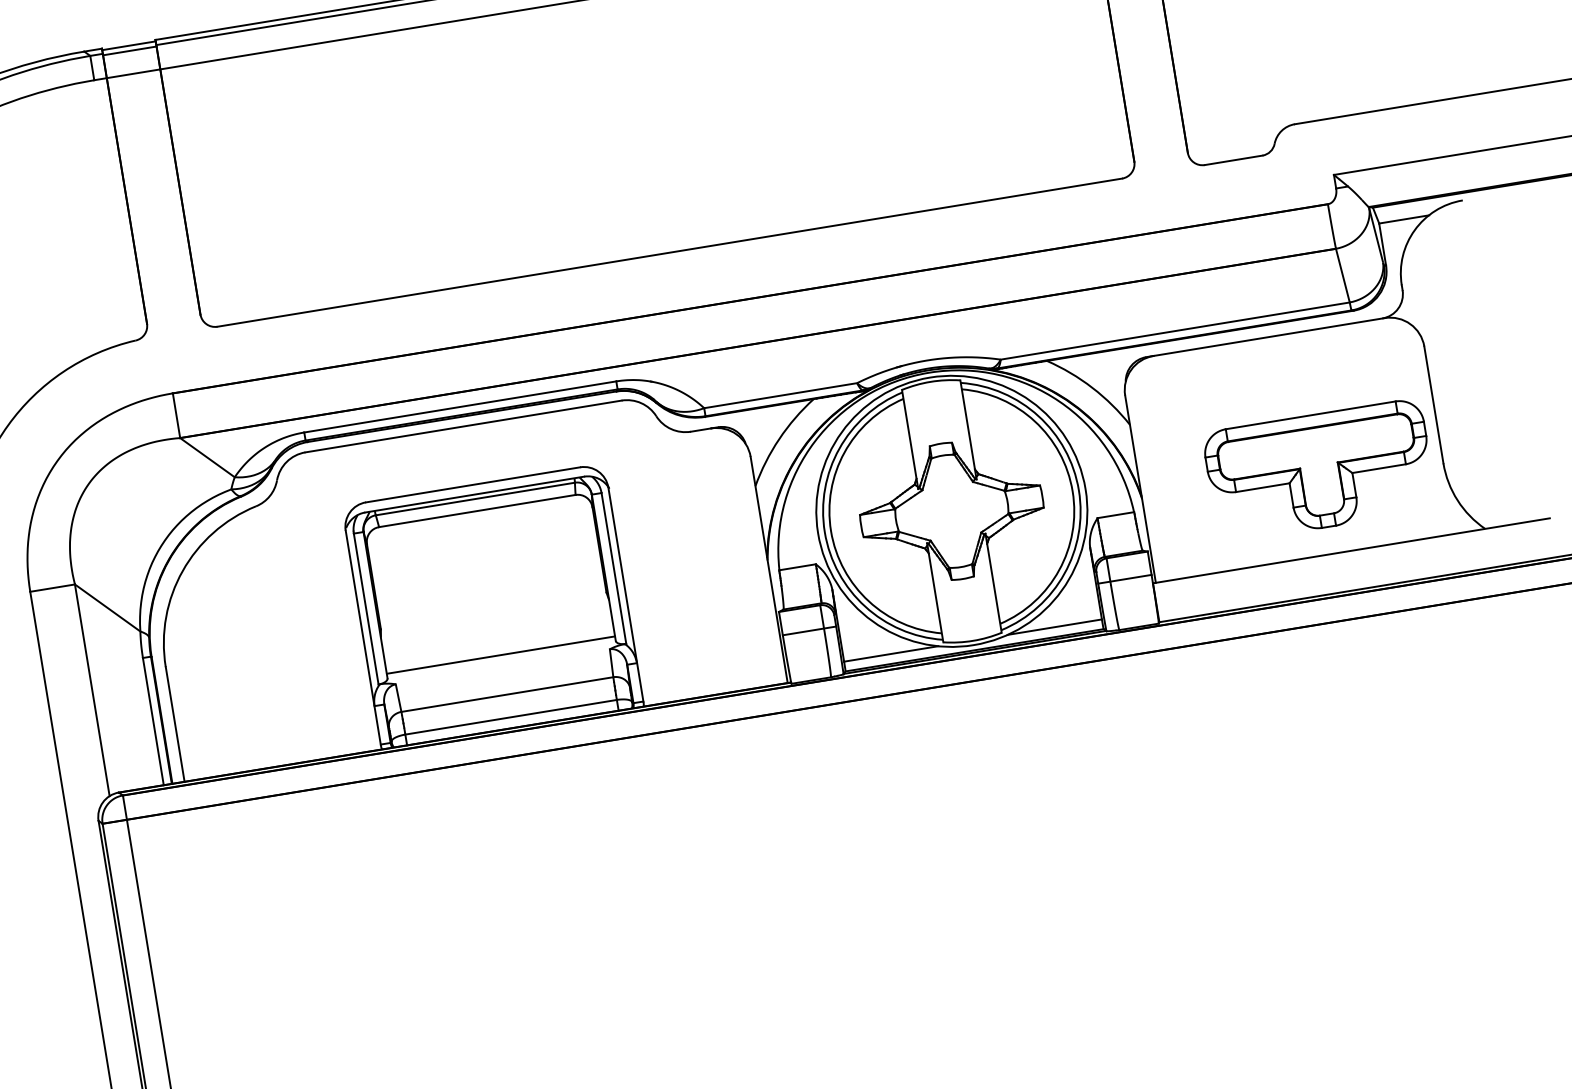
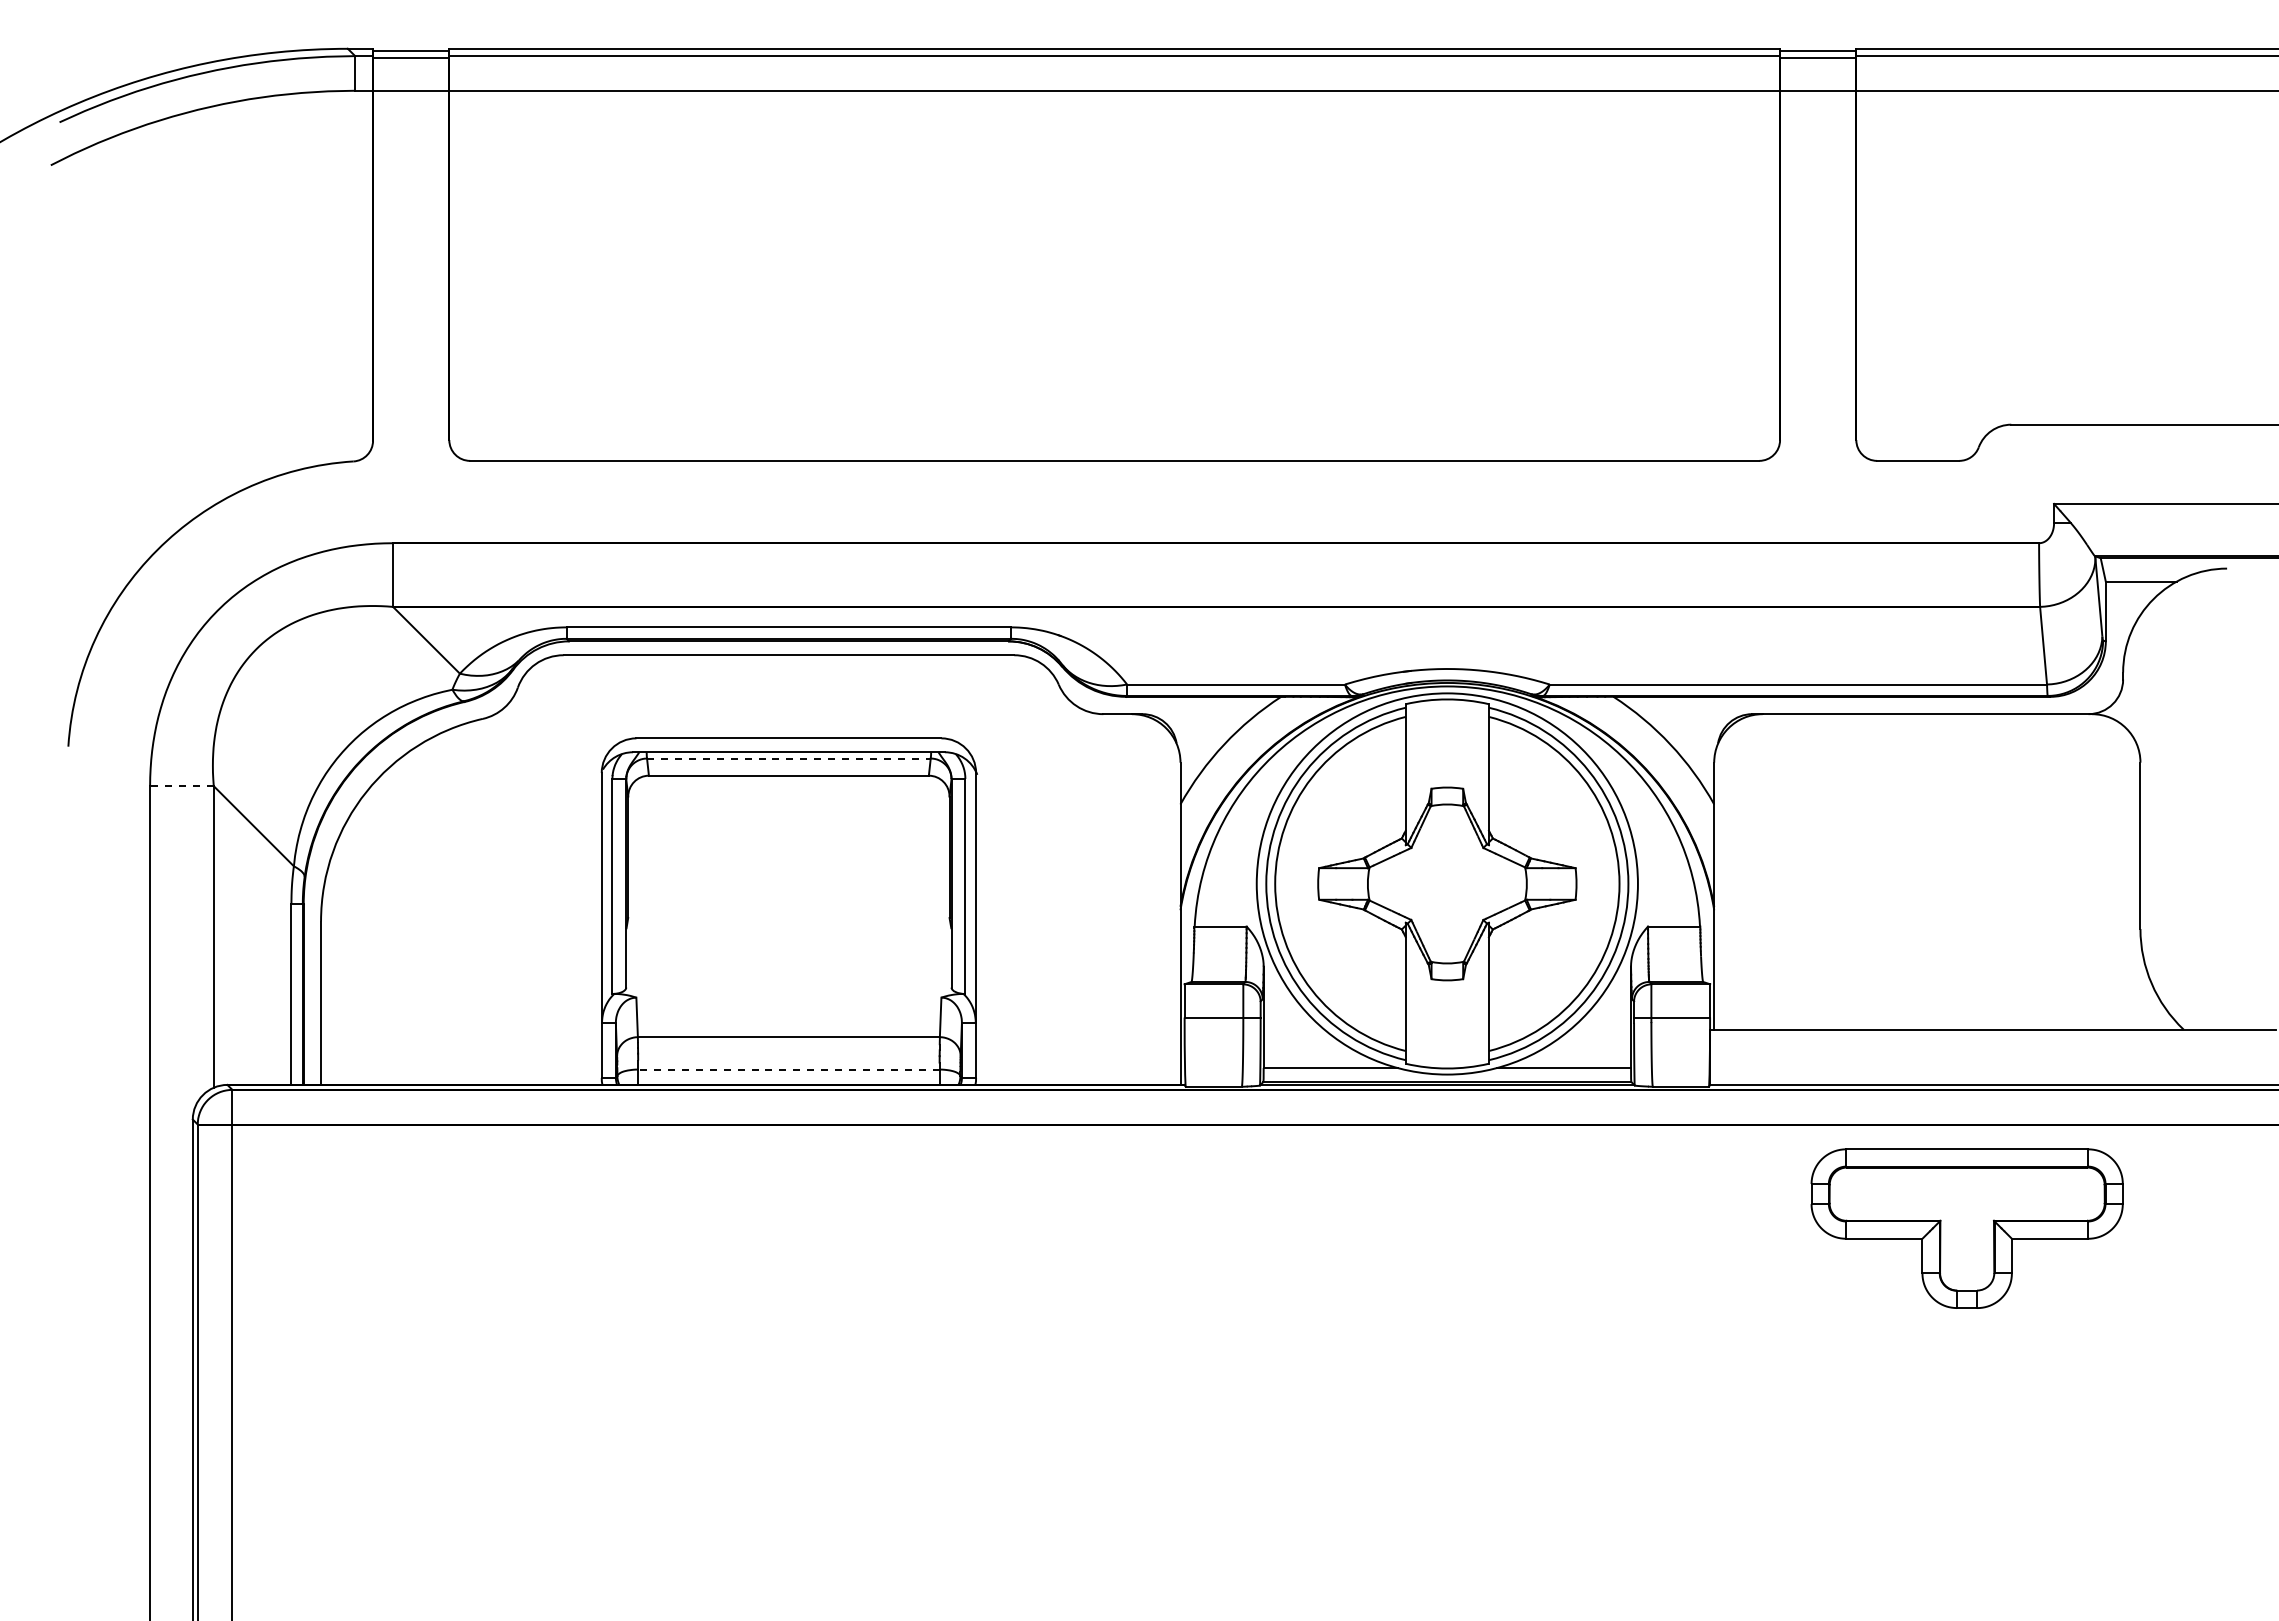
part: (1319, 471) -> (1966, 1228), moved
line: (475, 499) -> (788, 758), solid -> dashed
line: (52, 588) -> (181, 786), solid -> dashed
line: (500, 655) -> (788, 981), removed
line: (510, 717) -> (788, 1069), solid -> dashed

